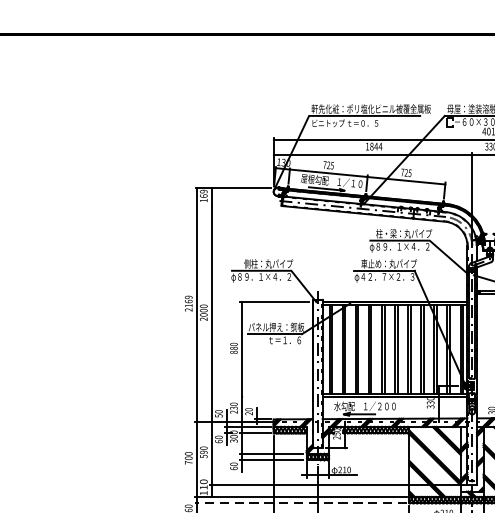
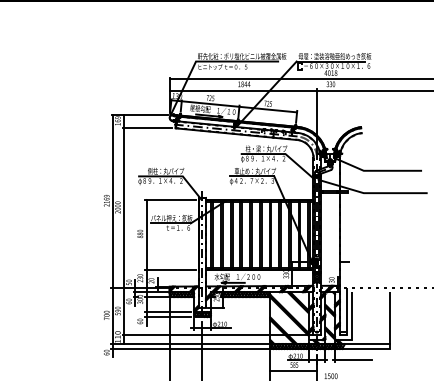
line: (243, 206) -> (147, 128), added
line: (273, 396) -> (169, 269), added
line: (301, 502) -> (190, 348), dashed -> solid

